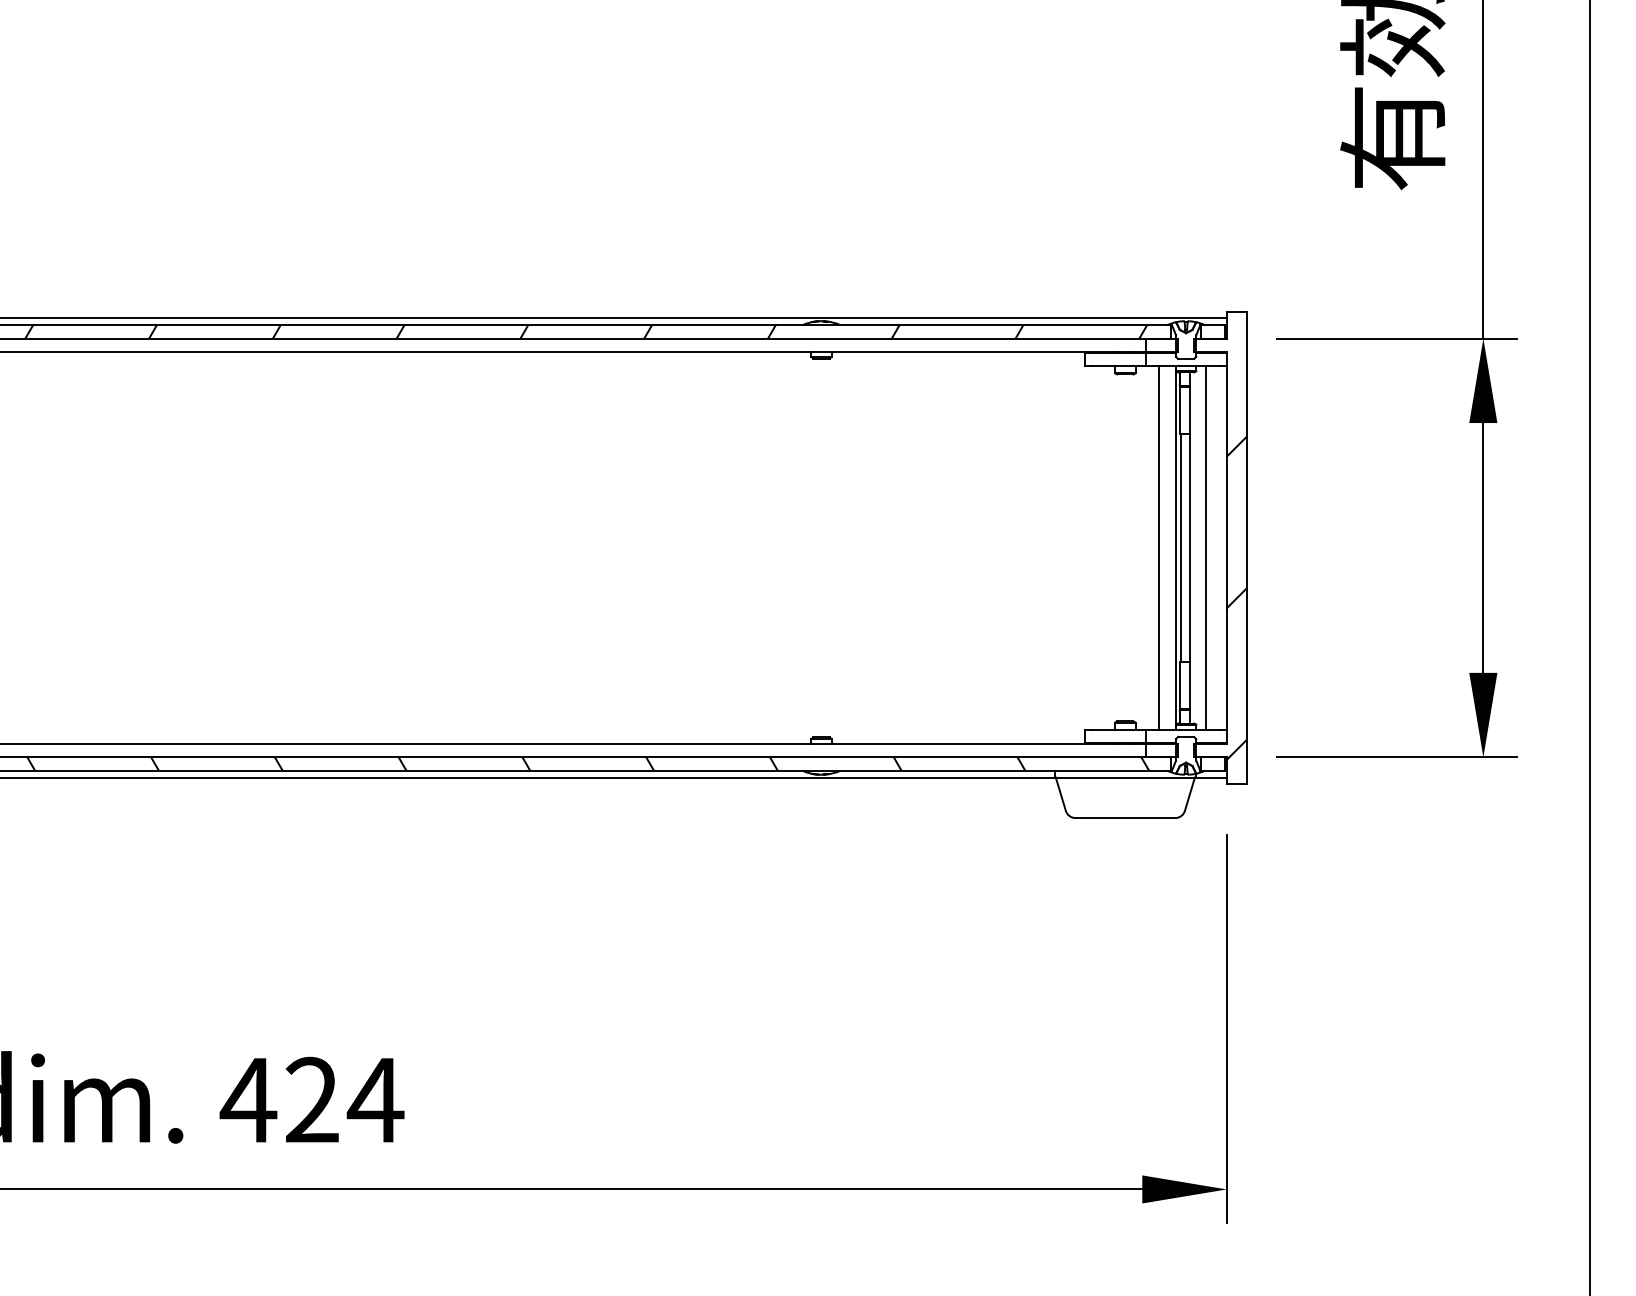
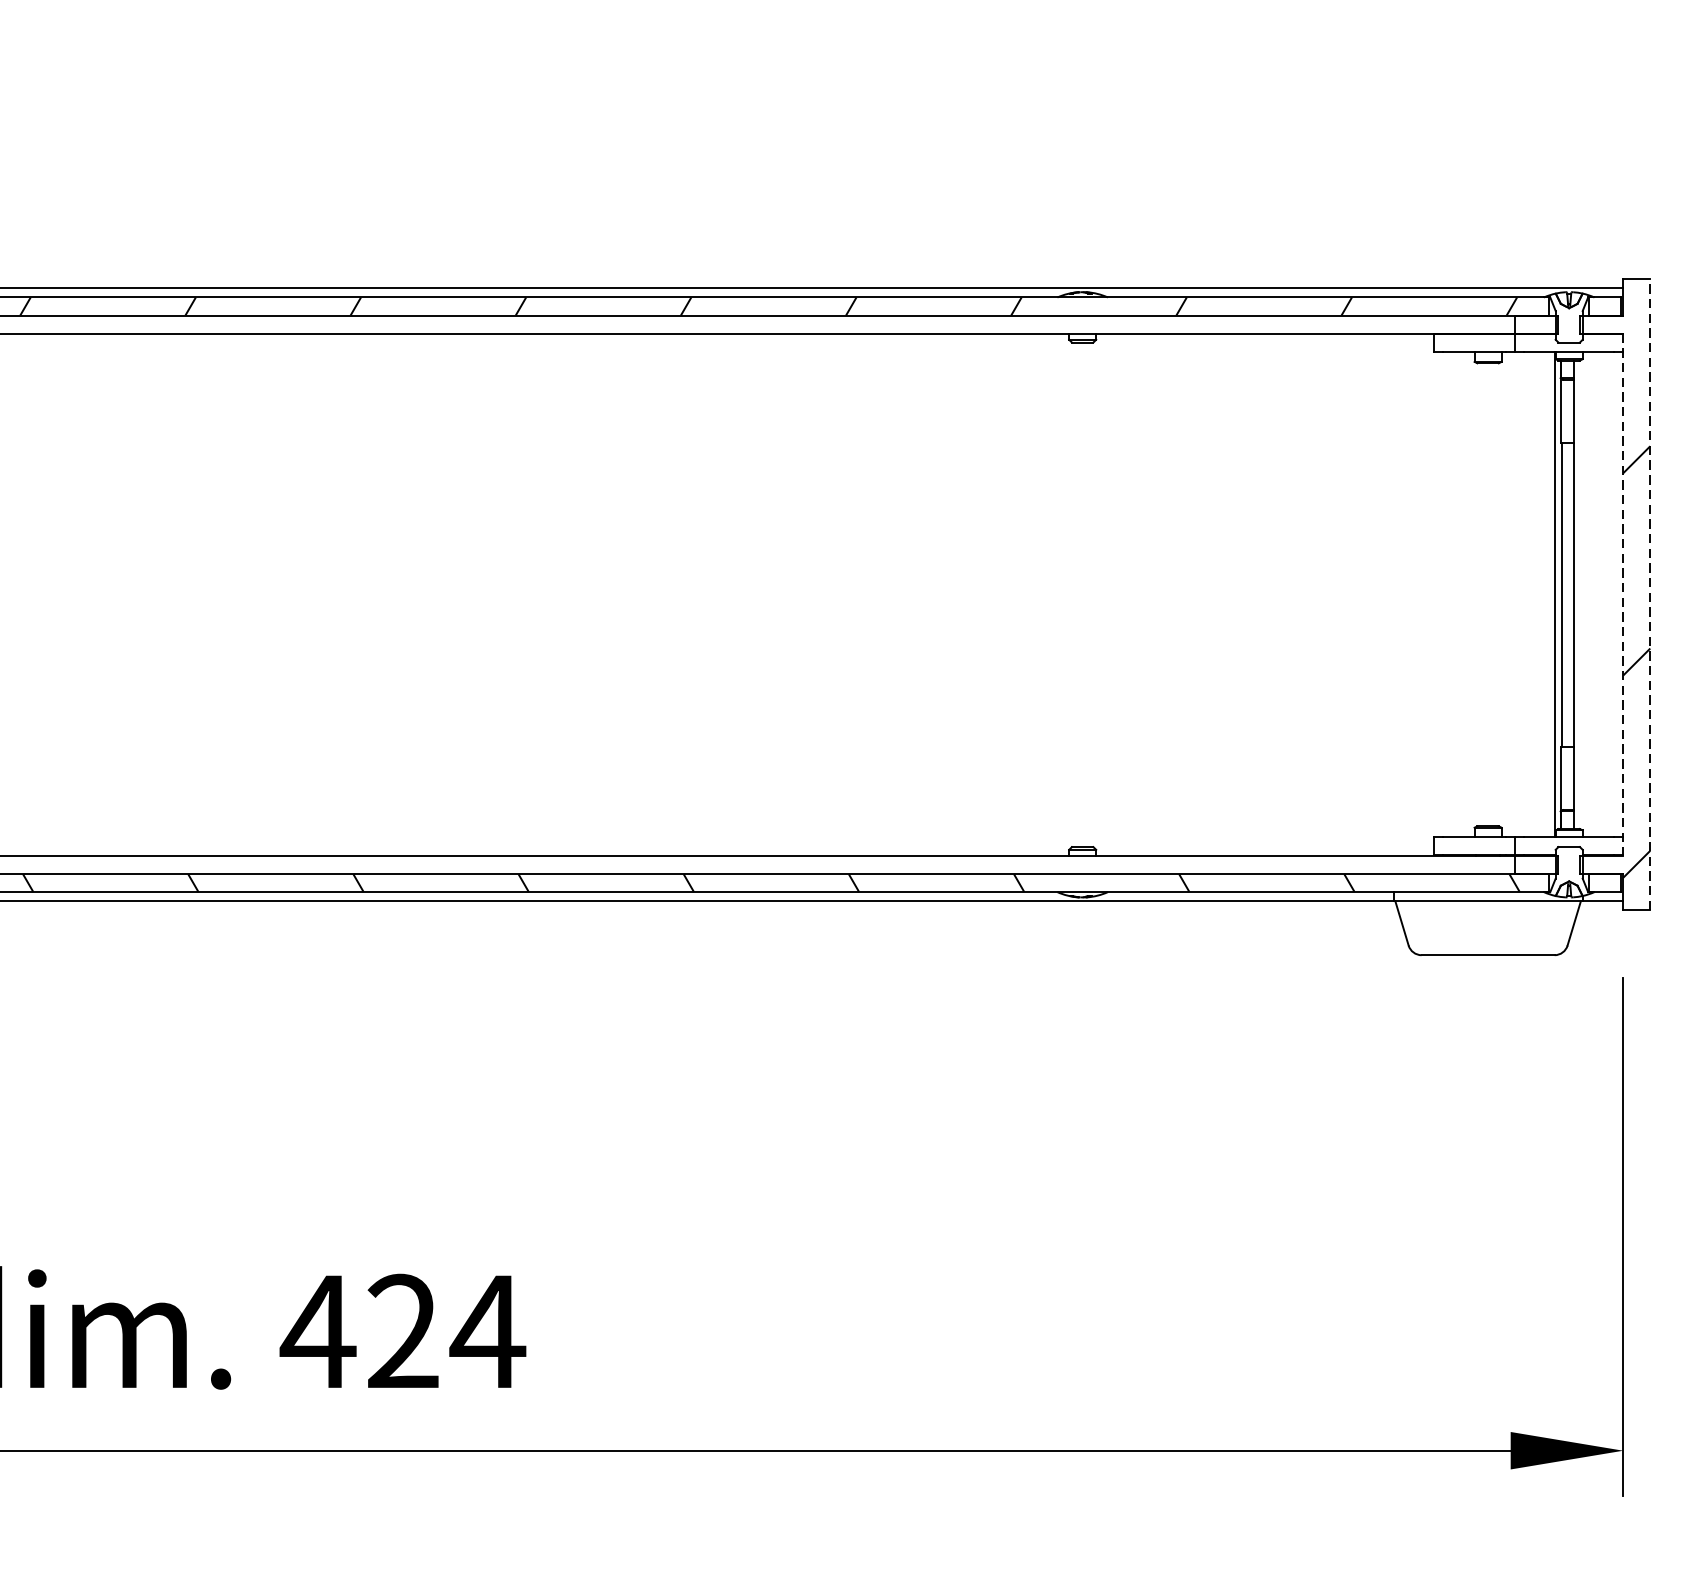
line: (1159, 547) -> (1533, 594), removed
line: (1206, 547) -> (1596, 594), removed
line: (1226, 547) -> (1623, 594), solid -> dashed
line: (1246, 547) -> (1649, 594), solid -> dashed

